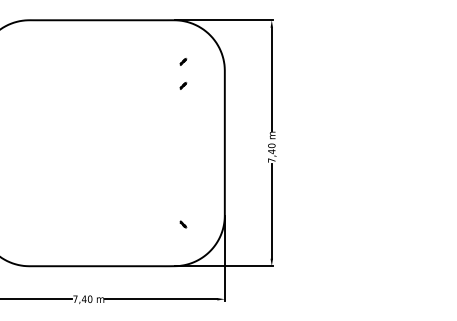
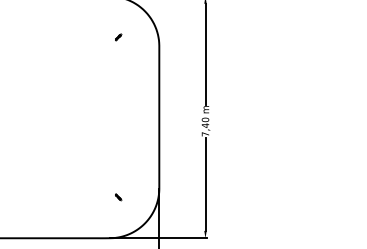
part: (183, 85) -> (118, 60), removed

